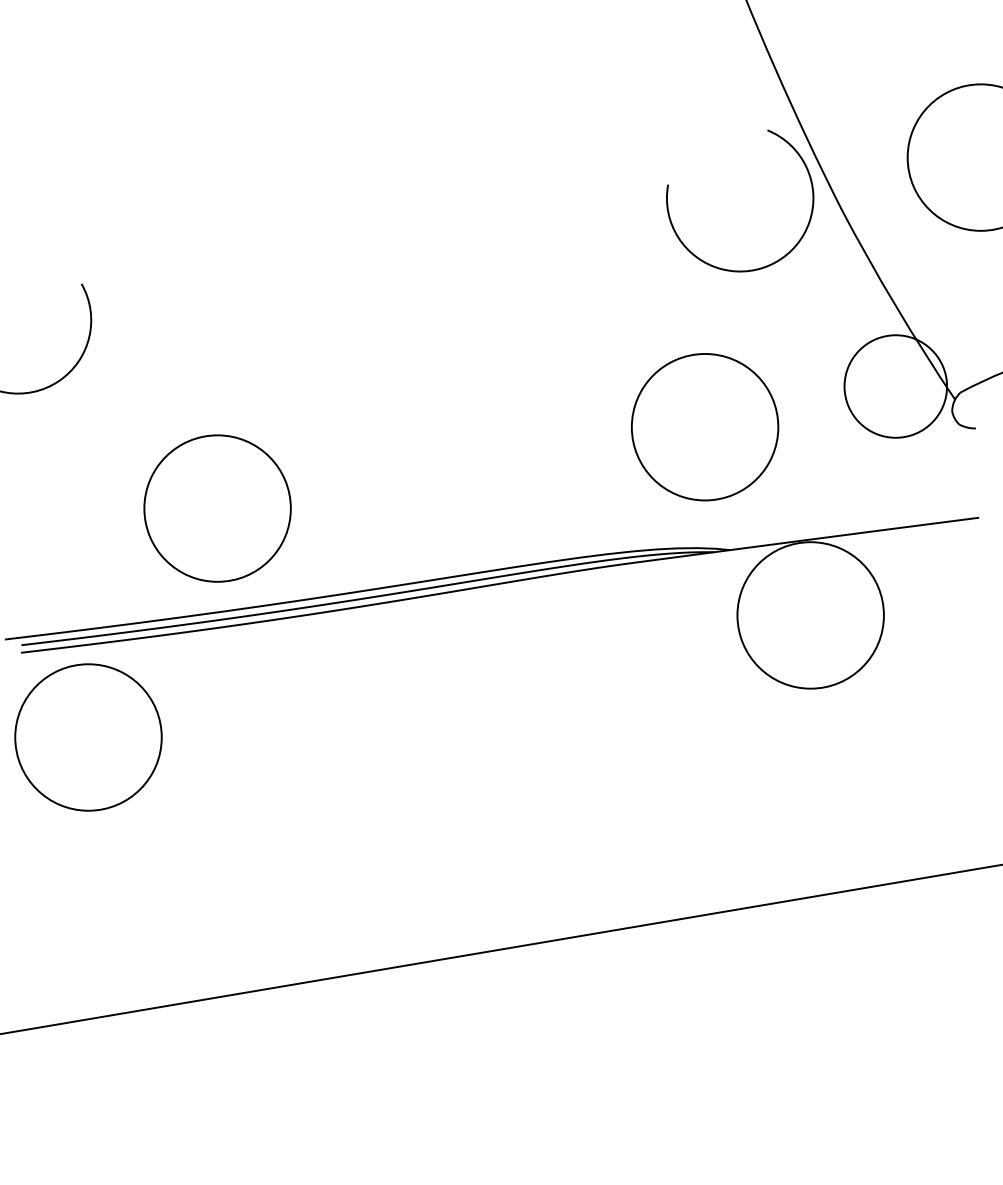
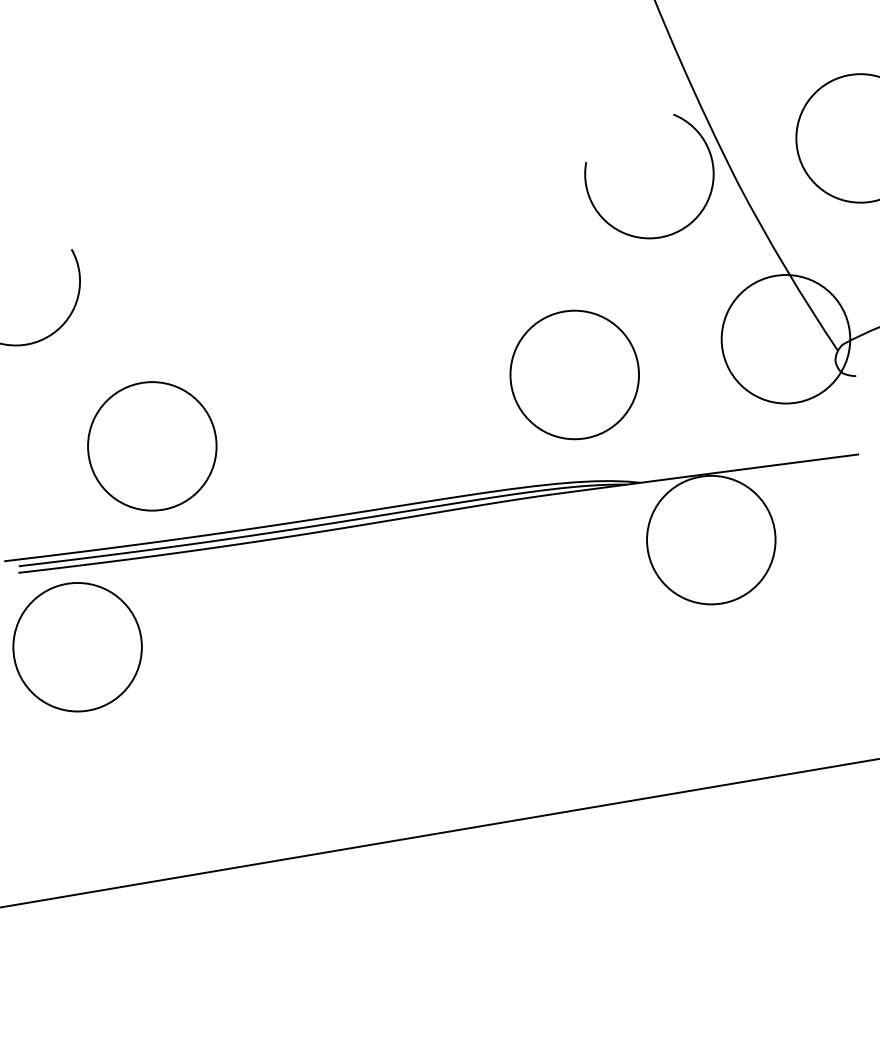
circle: (895, 386) -> (785, 339), size x1.43
circle: (705, 427) -> (575, 375), moved
circle: (217, 508) -> (152, 446), moved

